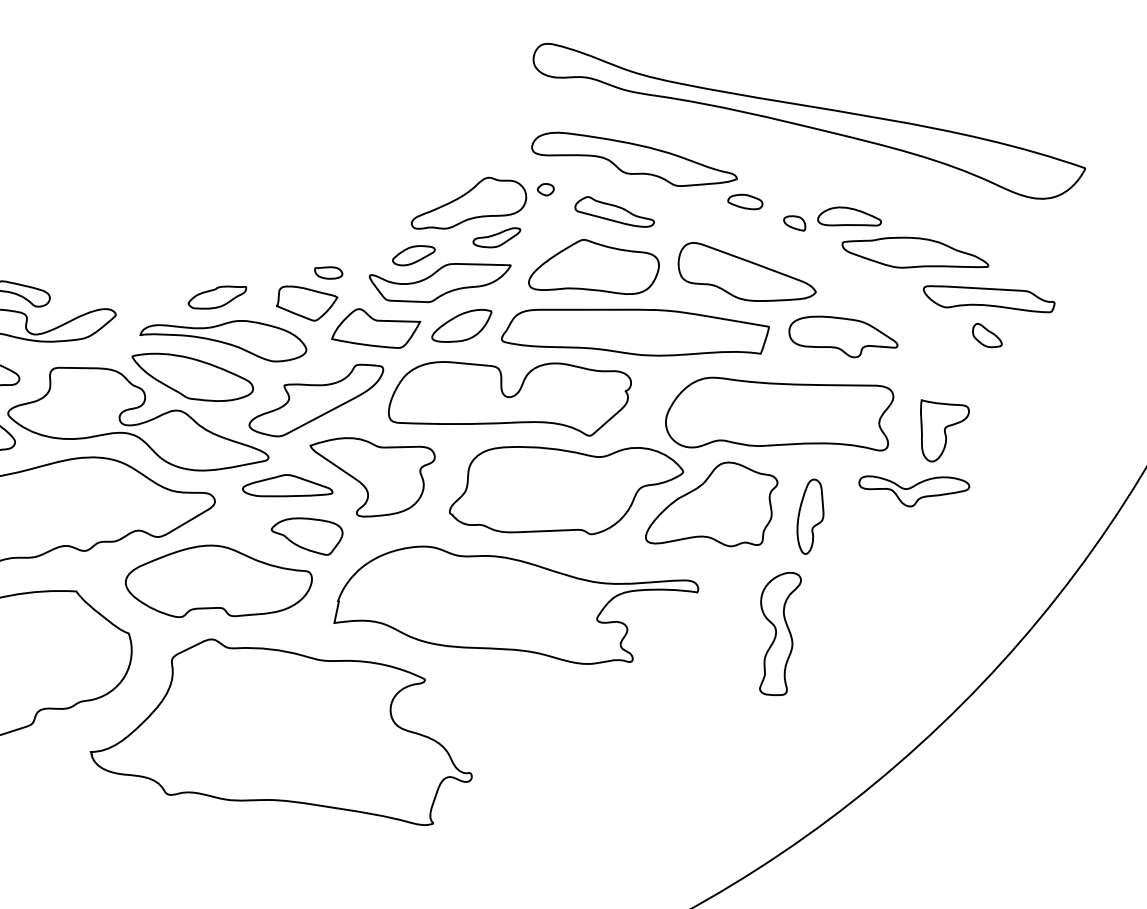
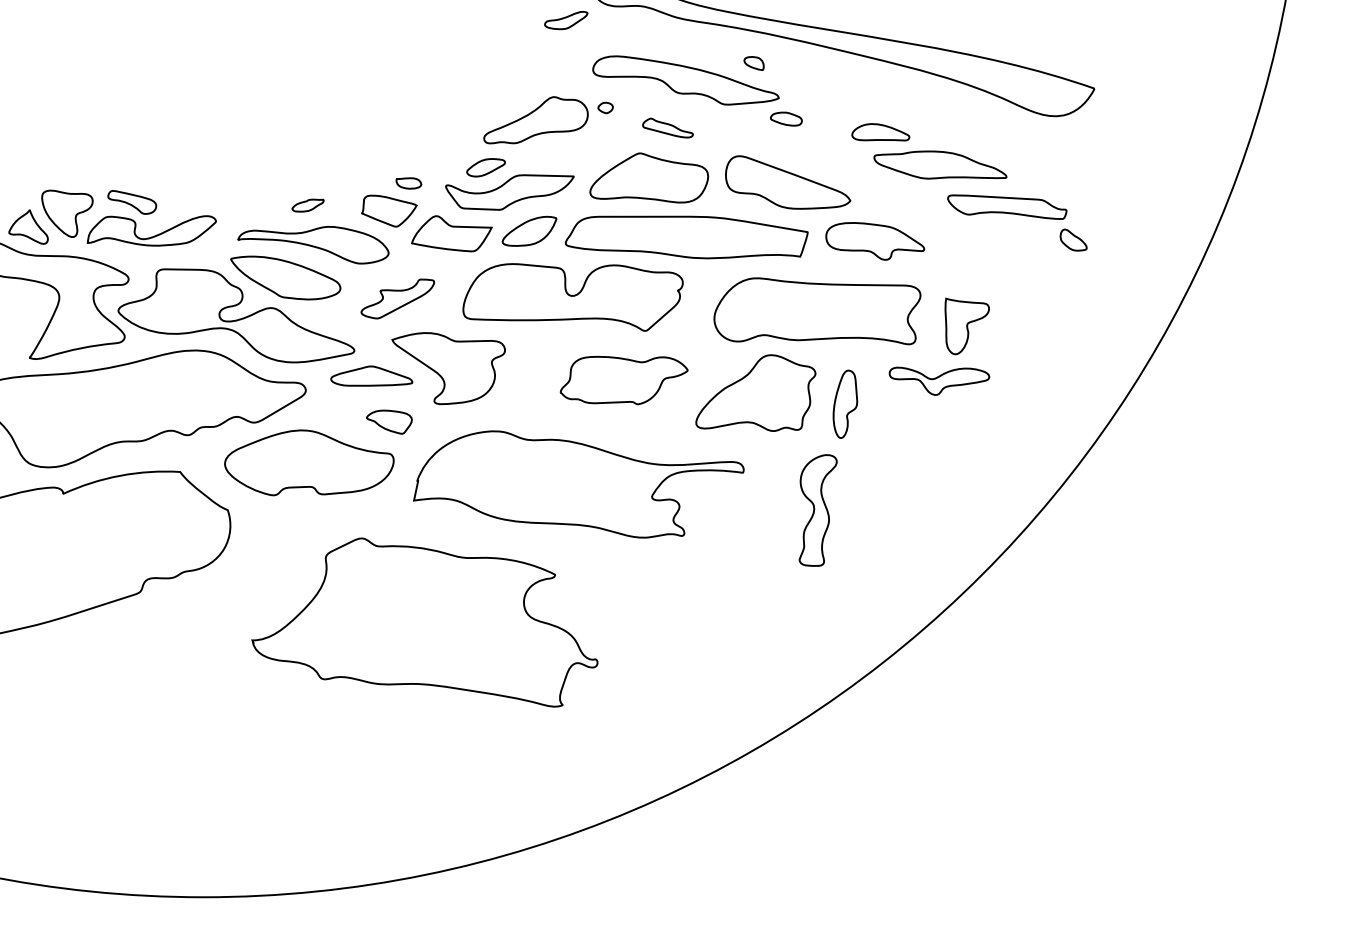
part: (614, 211) -> (667, 127), size x0.7
part: (794, 223) -> (753, 63), moved
part: (497, 237) -> (566, 20), moved
part: (216, 297) -> (307, 205), size x0.6
part: (987, 334) -> (1073, 239), moved
part: (316, 399) -> (397, 298), size x0.6
part: (565, 490) -> (623, 380), size x0.6
part: (307, 535) -> (389, 421), size x0.7
part: (280, 732) -> (424, 622), moved

